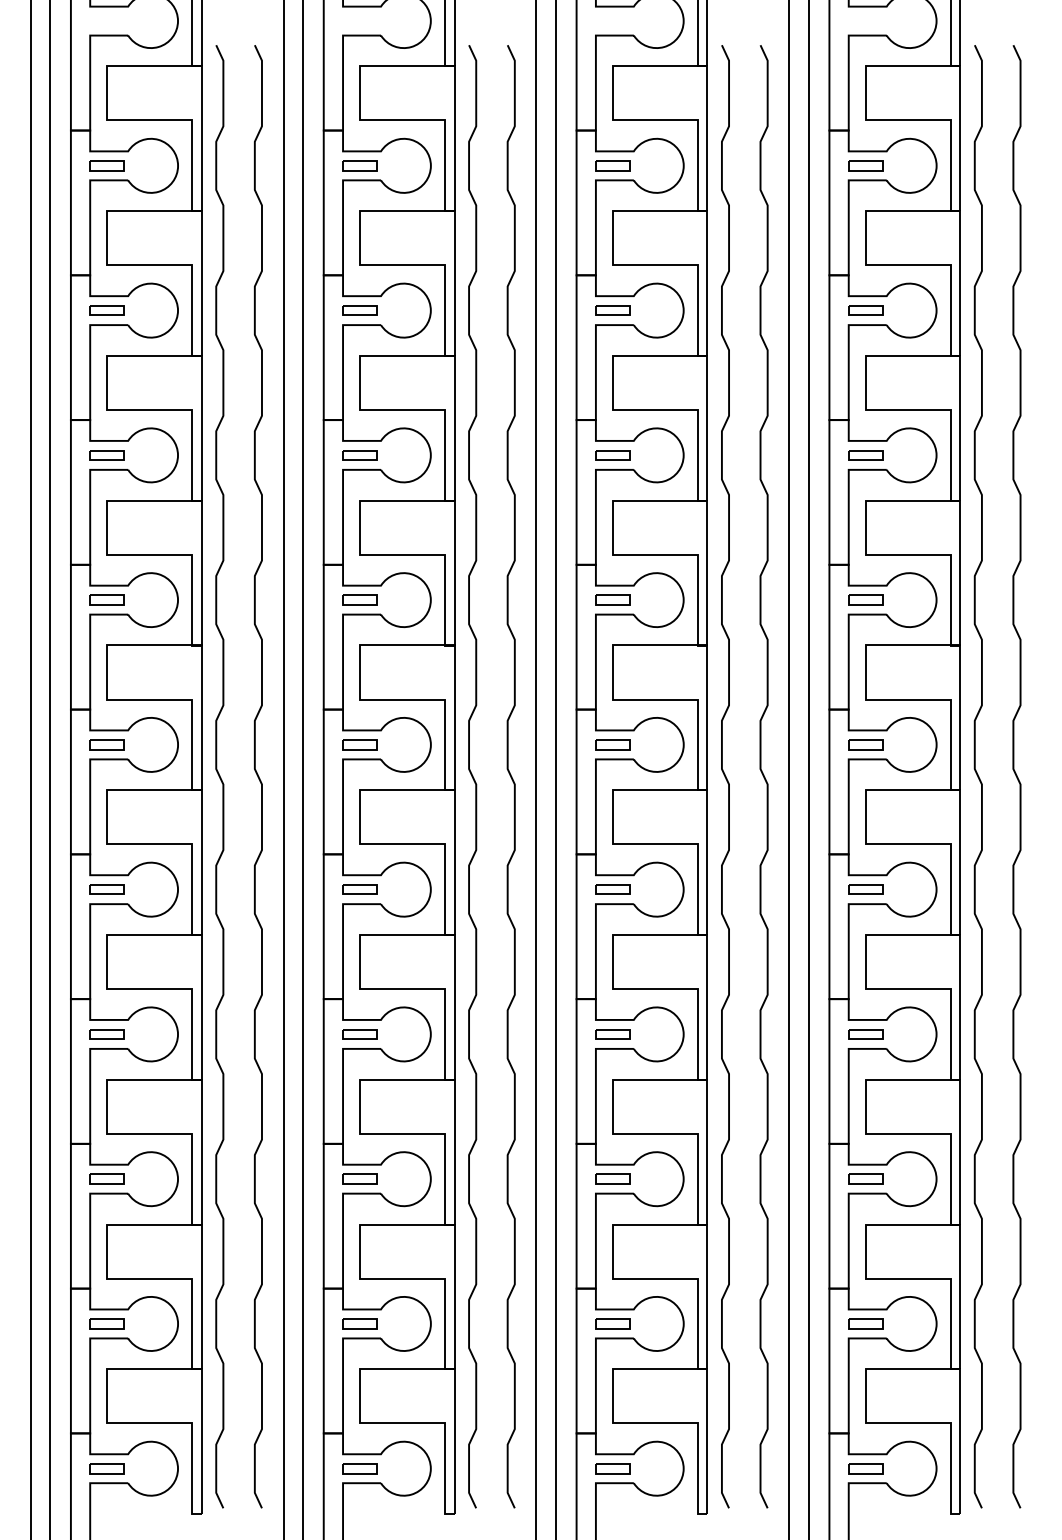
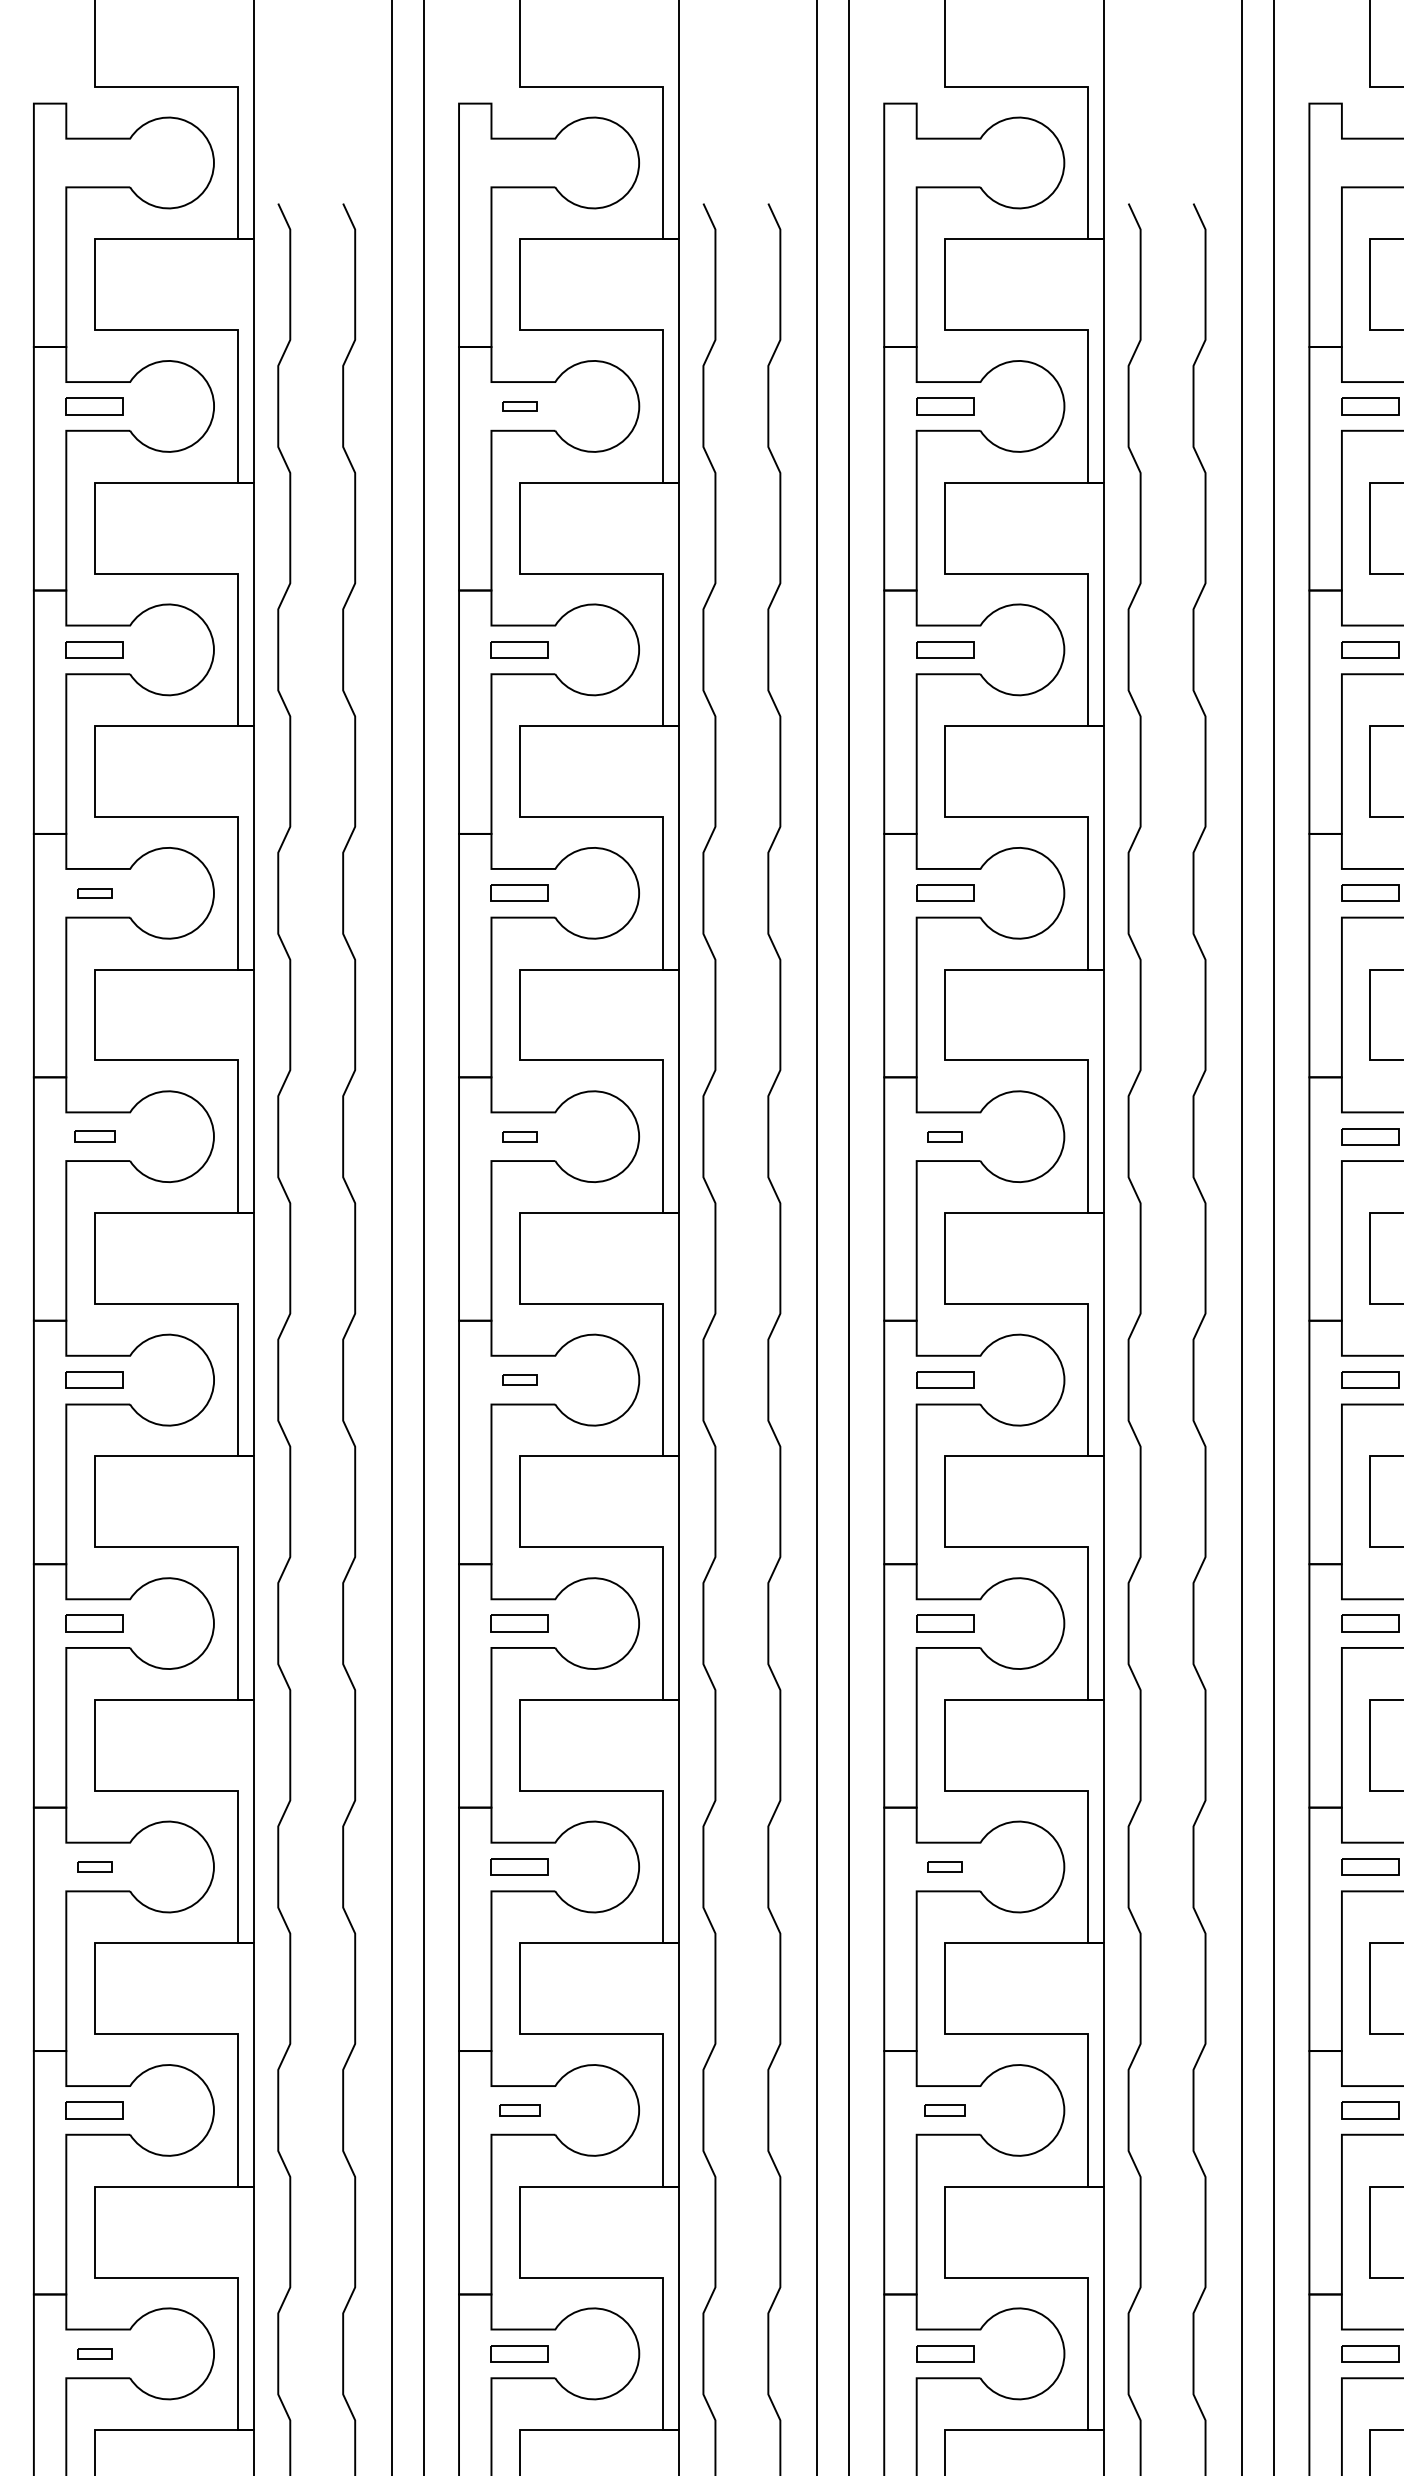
part: (359, 165) -> (519, 405), size x0.6
part: (106, 455) -> (93, 893), size x0.6
part: (106, 599) -> (93, 1135), size x0.7
part: (359, 599) -> (519, 1135), size x0.6
part: (612, 599) -> (944, 1135), size x0.6
part: (359, 744) -> (519, 1379), size x0.6
part: (106, 1034) -> (93, 1867), size x0.6
part: (612, 1034) -> (944, 1867), size x0.6
part: (359, 1178) -> (519, 2109), size x0.7
part: (612, 1178) -> (944, 2109), size x0.7
part: (106, 1323) -> (93, 2353), size x0.6

